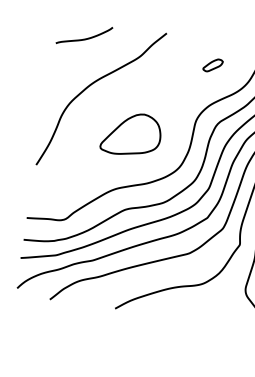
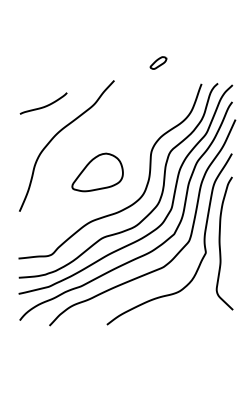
curve: (86, 38) -> (45, 105), moved
part: (213, 64) -> (158, 62), moved

